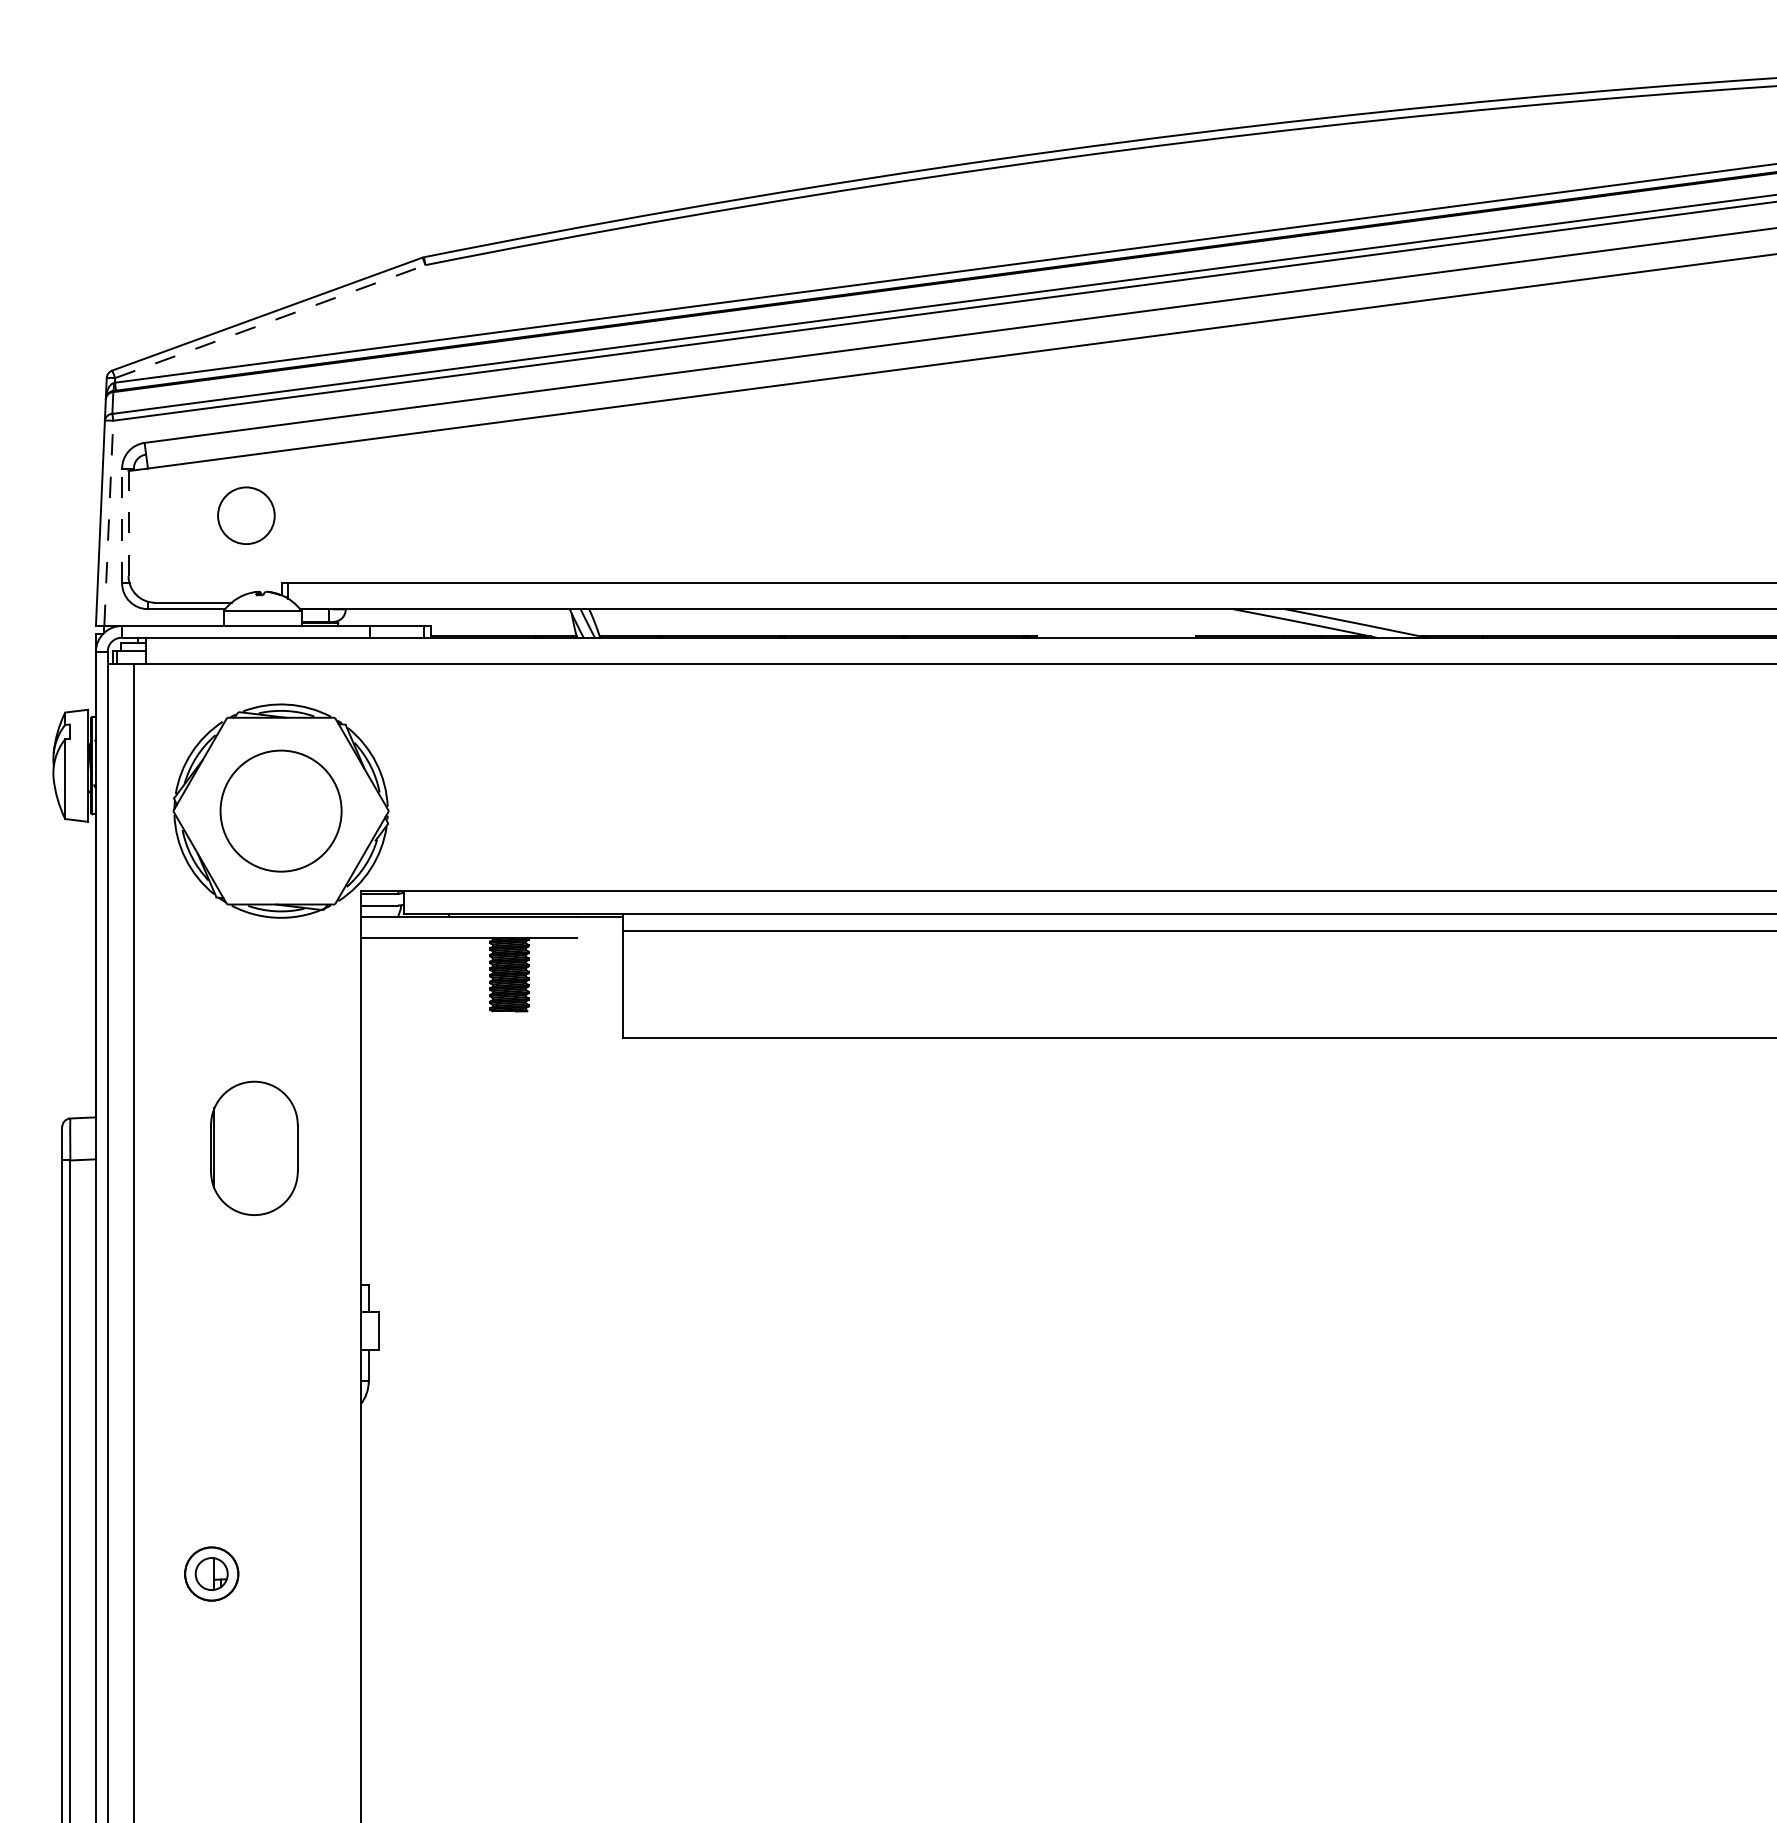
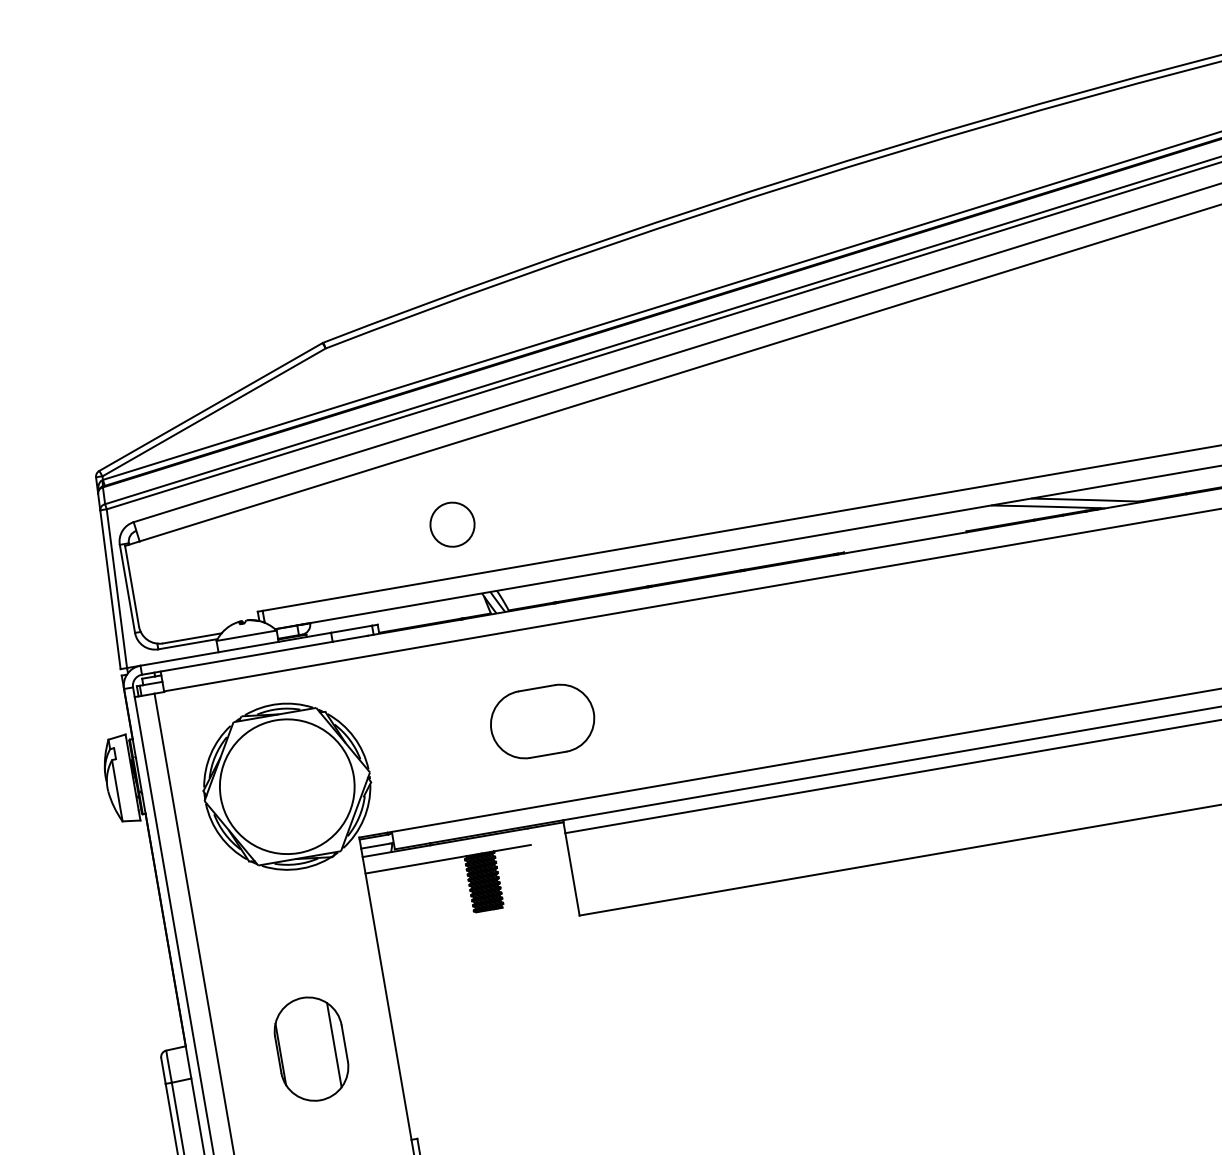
line: (270, 321) -> (214, 412), dashed -> solid
circle: (246, 515) -> (452, 524), moved
line: (108, 523) -> (116, 588), dashed -> solid
line: (128, 523) -> (132, 586), dashed -> solid
line: (122, 525) -> (127, 588), dashed -> solid
part: (617, 784) -> (541, 721), added
circle: (280, 810) -> (286, 786), size x1.43
line: (284, 1148) -> (334, 1045), added

